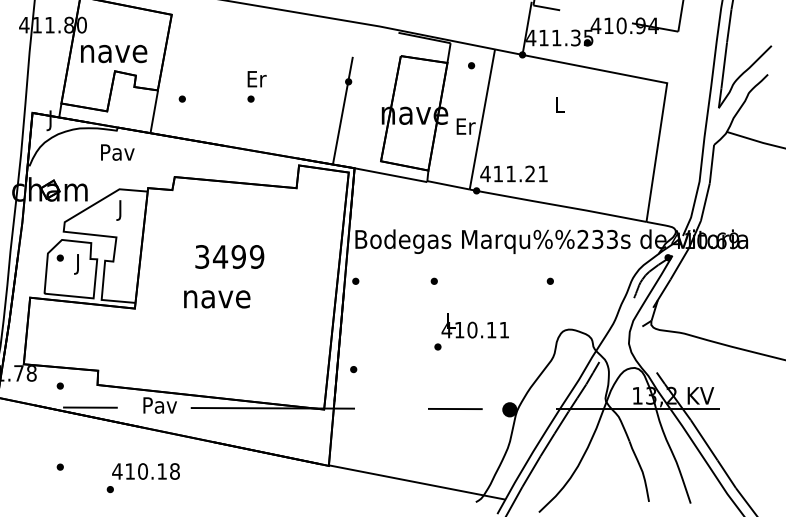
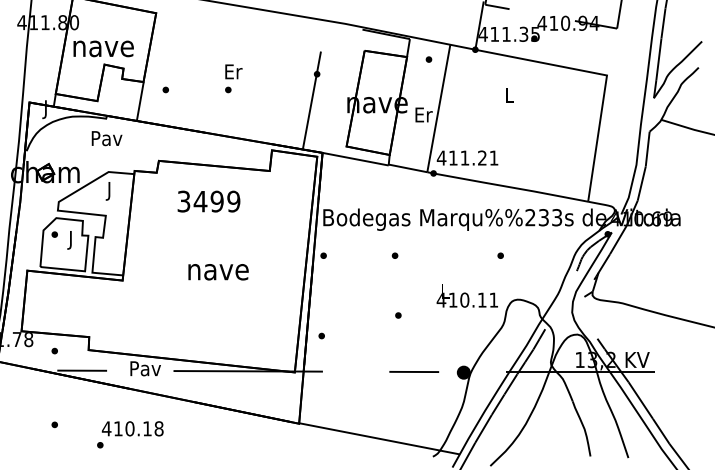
text: (229, 256) -> (208, 201), moved
text: (217, 299) -> (218, 272), moved
text: (474, 324) -> (466, 295), moved

